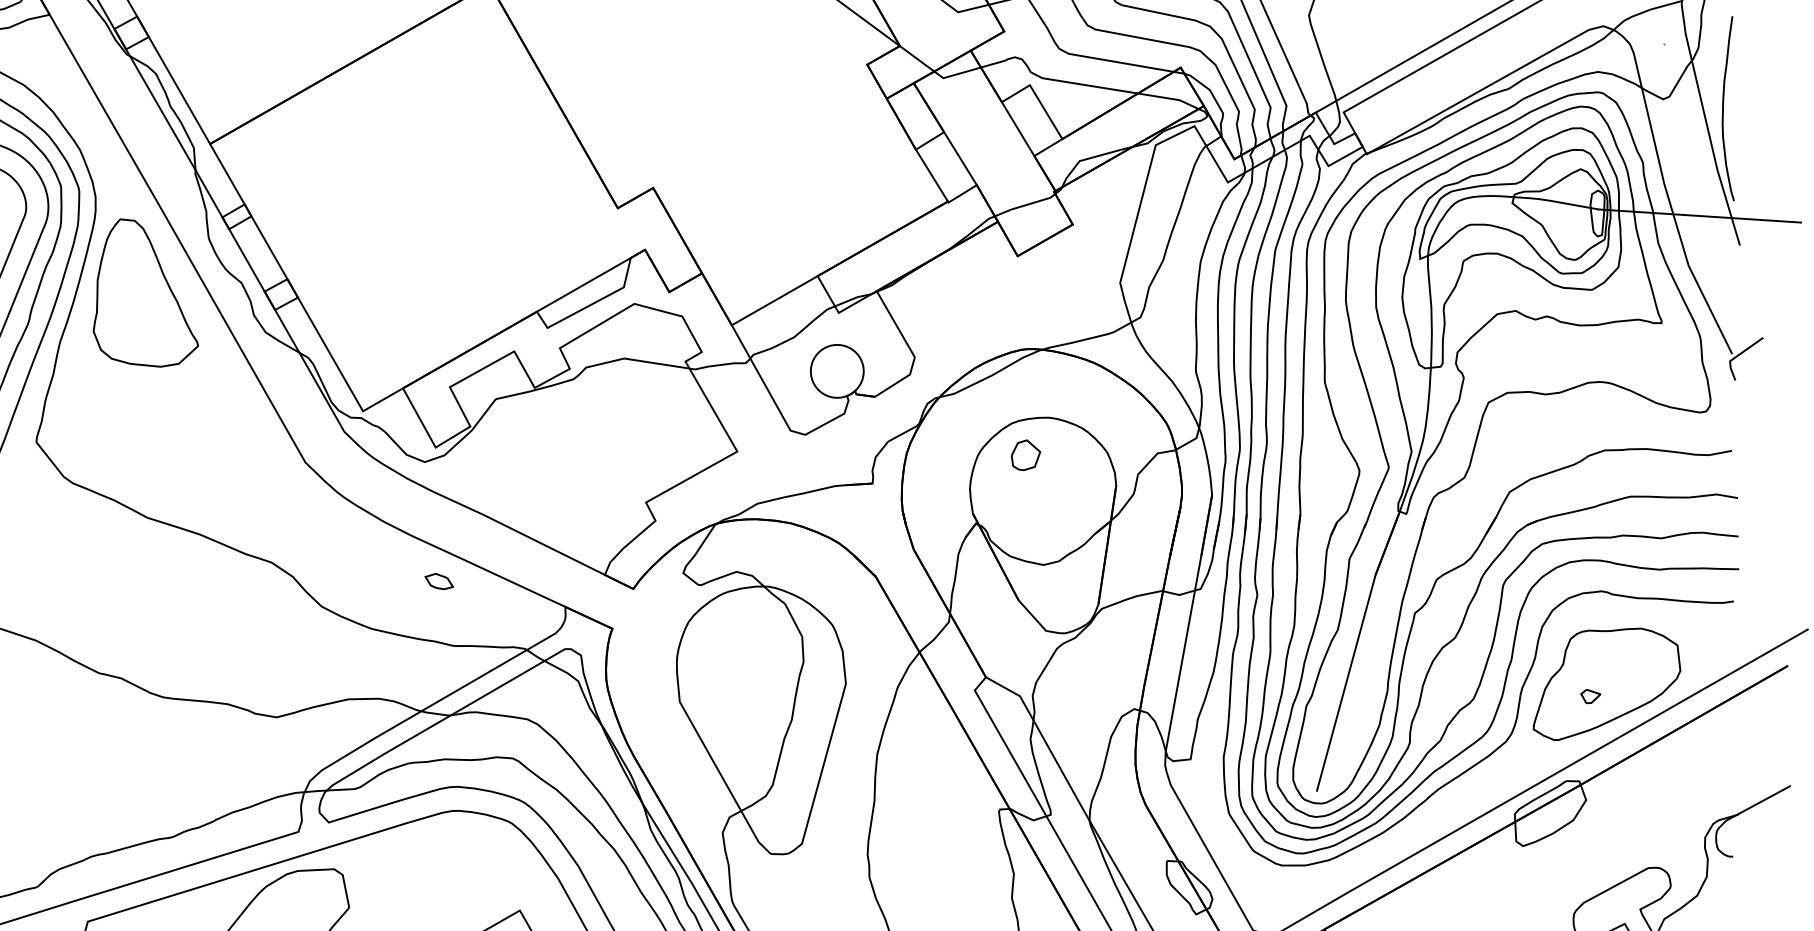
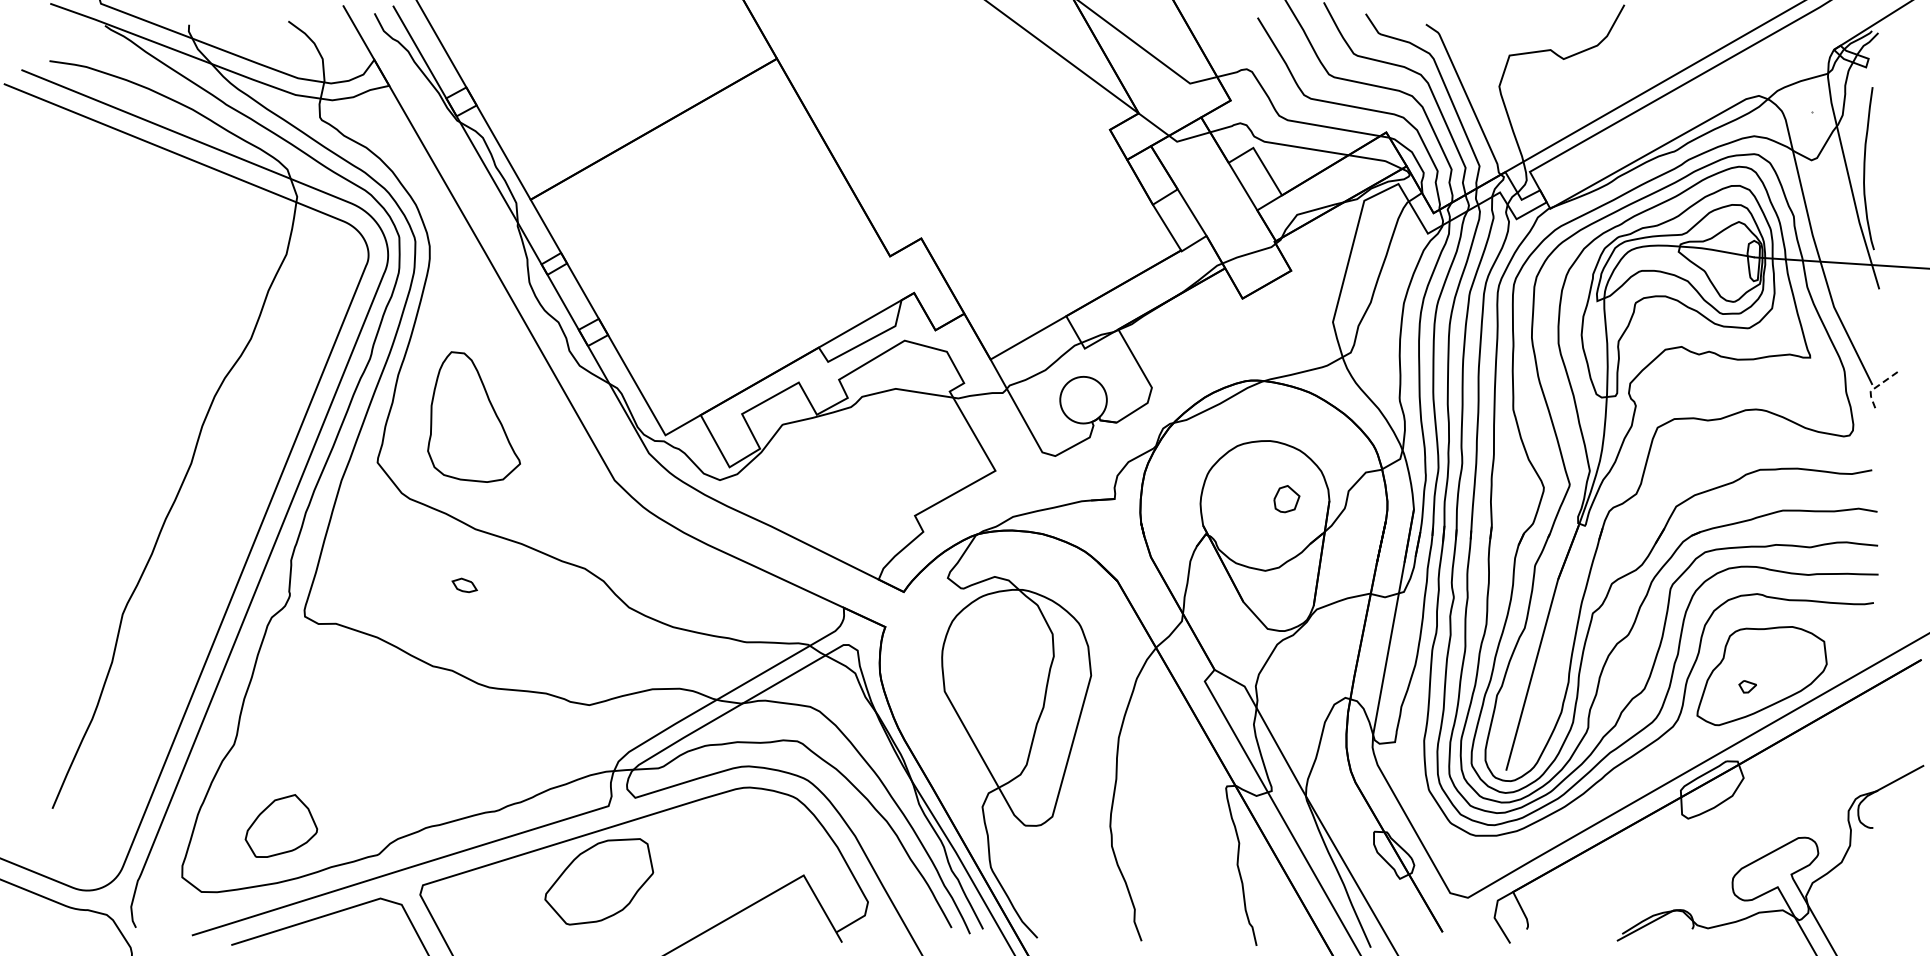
part: (145, 292) -> (473, 416), moved
line: (1737, 355) -> (1877, 386), solid -> dashed
part: (1025, 455) -> (1286, 499), moved
part: (439, 581) -> (464, 585), moved

